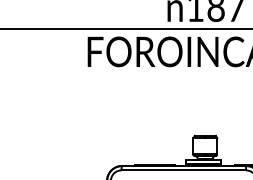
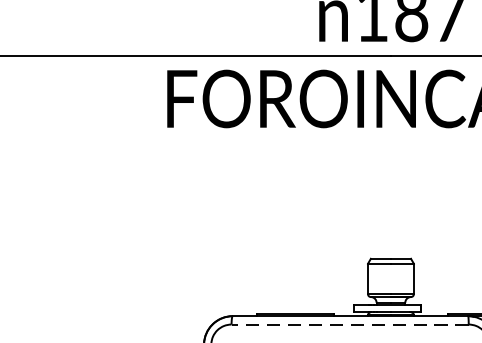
line: (183, 170) -> (349, 324), solid -> dashed

